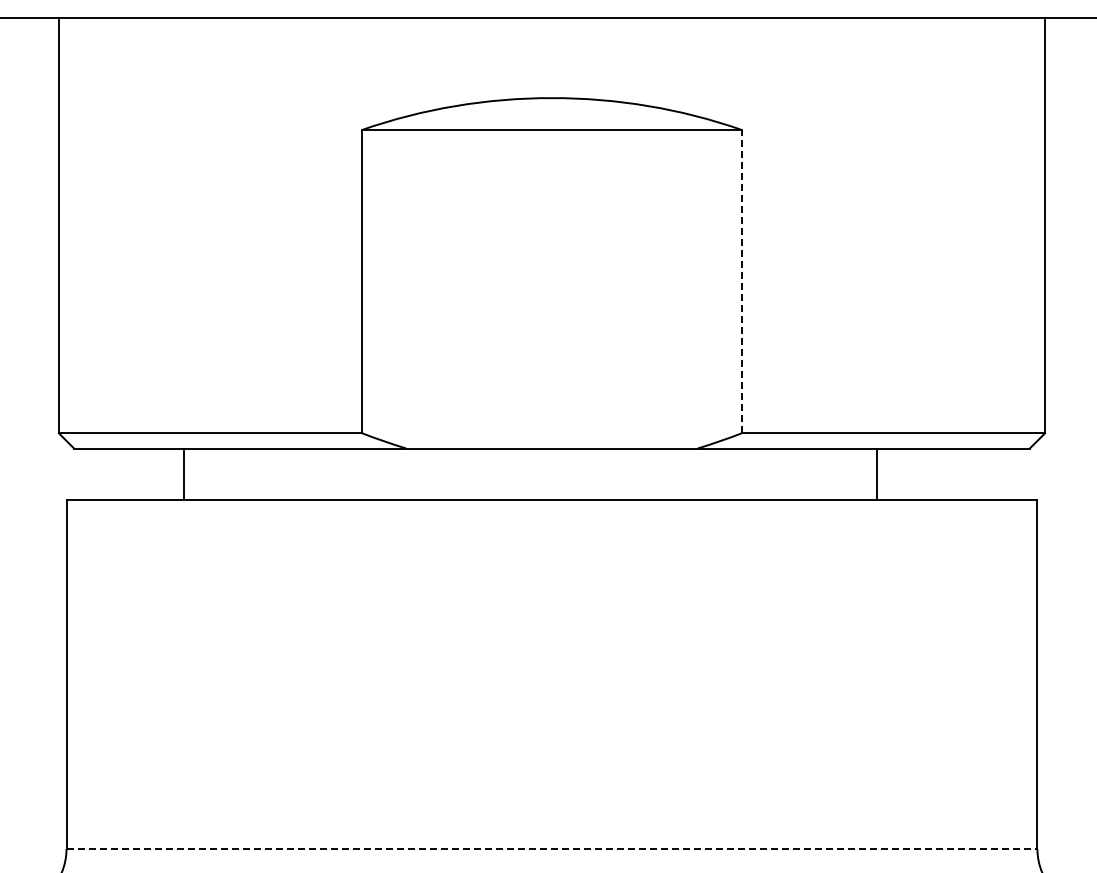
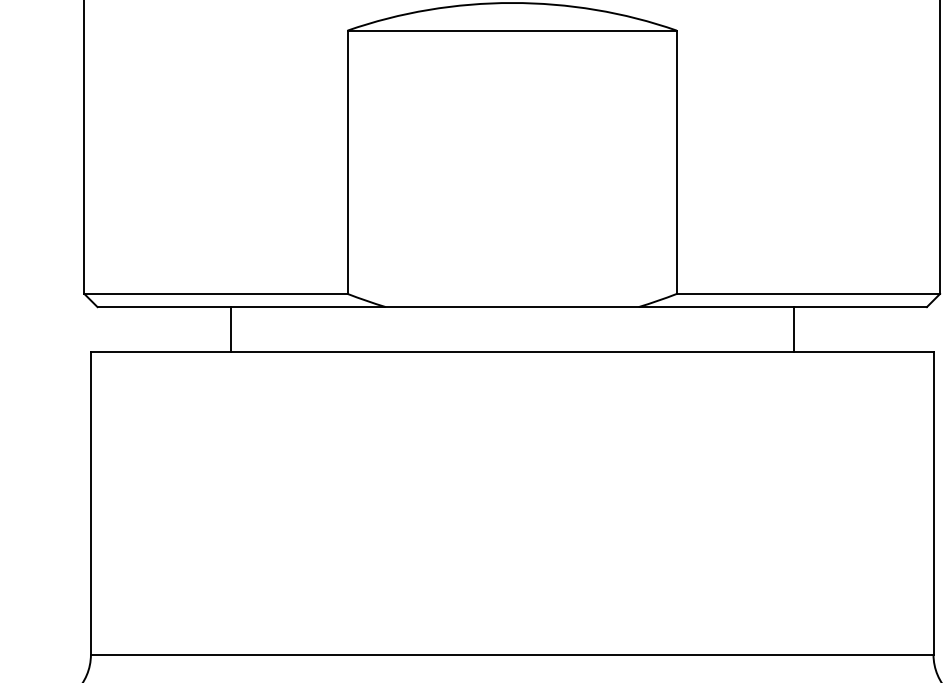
line: (741, 281) -> (676, 162), dashed -> solid
line: (184, 474) -> (230, 329), moved
line: (552, 849) -> (512, 655), dashed -> solid

